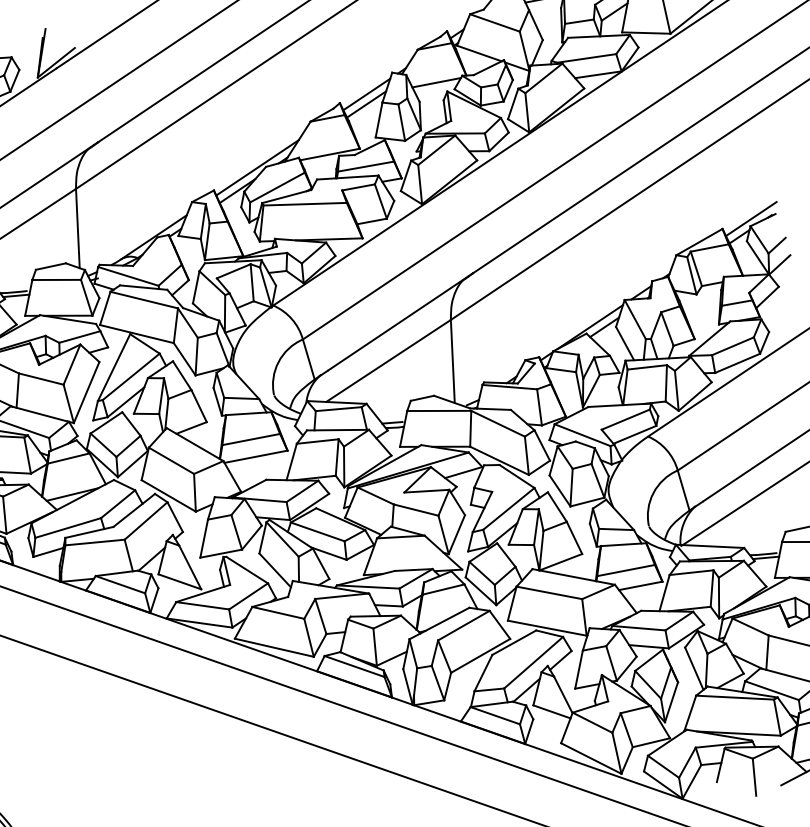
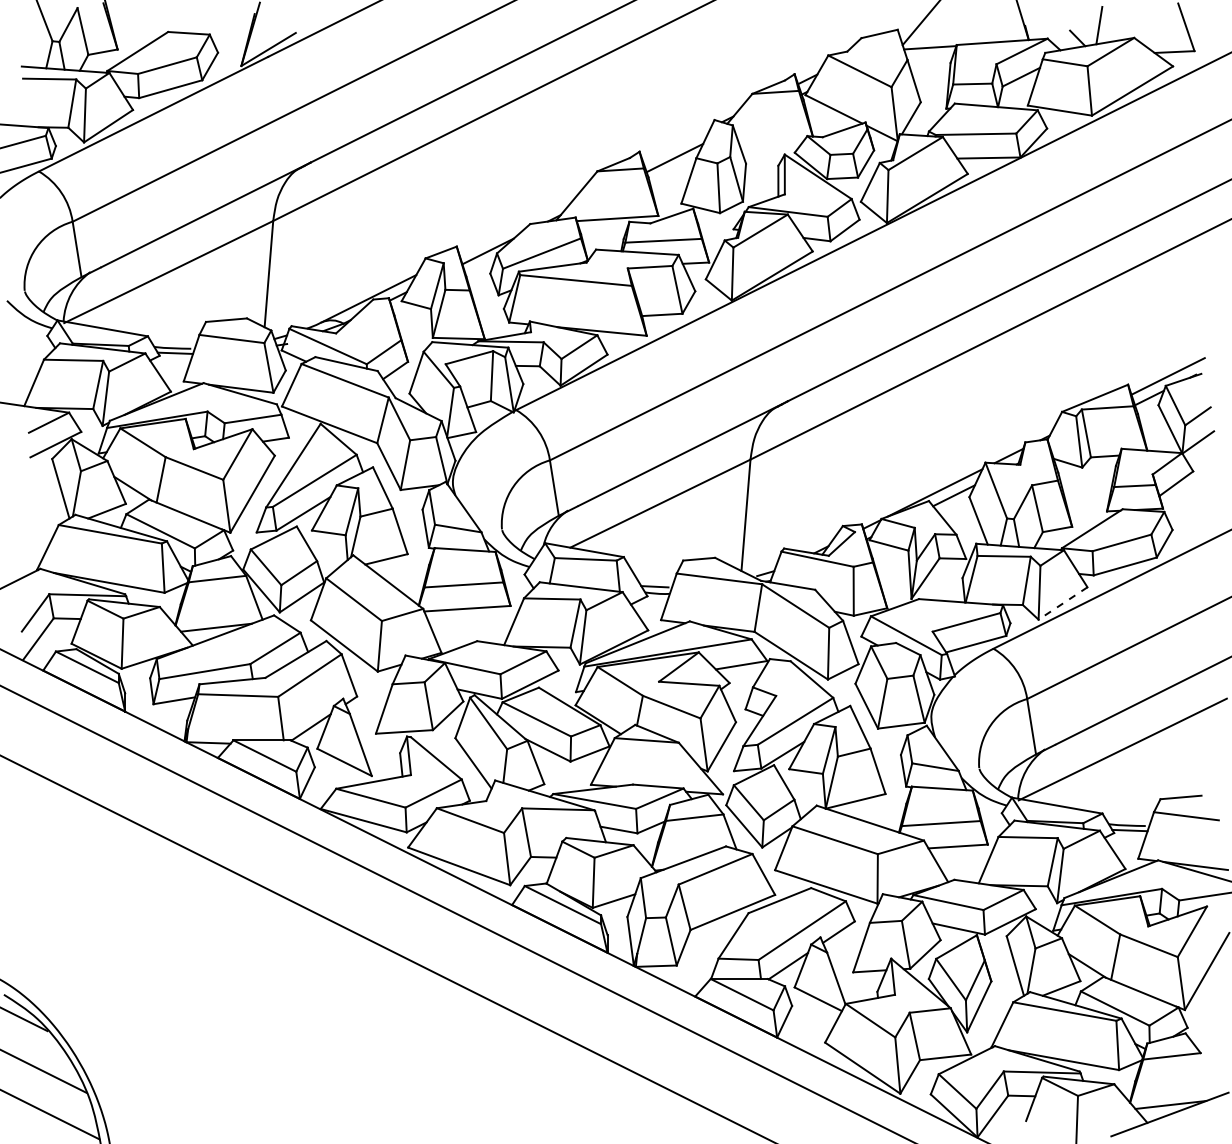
line: (436, 82) -> (771, 140), removed
line: (366, 94) -> (676, 144), removed
line: (257, 167) -> (518, 223), removed
line: (694, 396) -> (1062, 603), solid -> dashed

